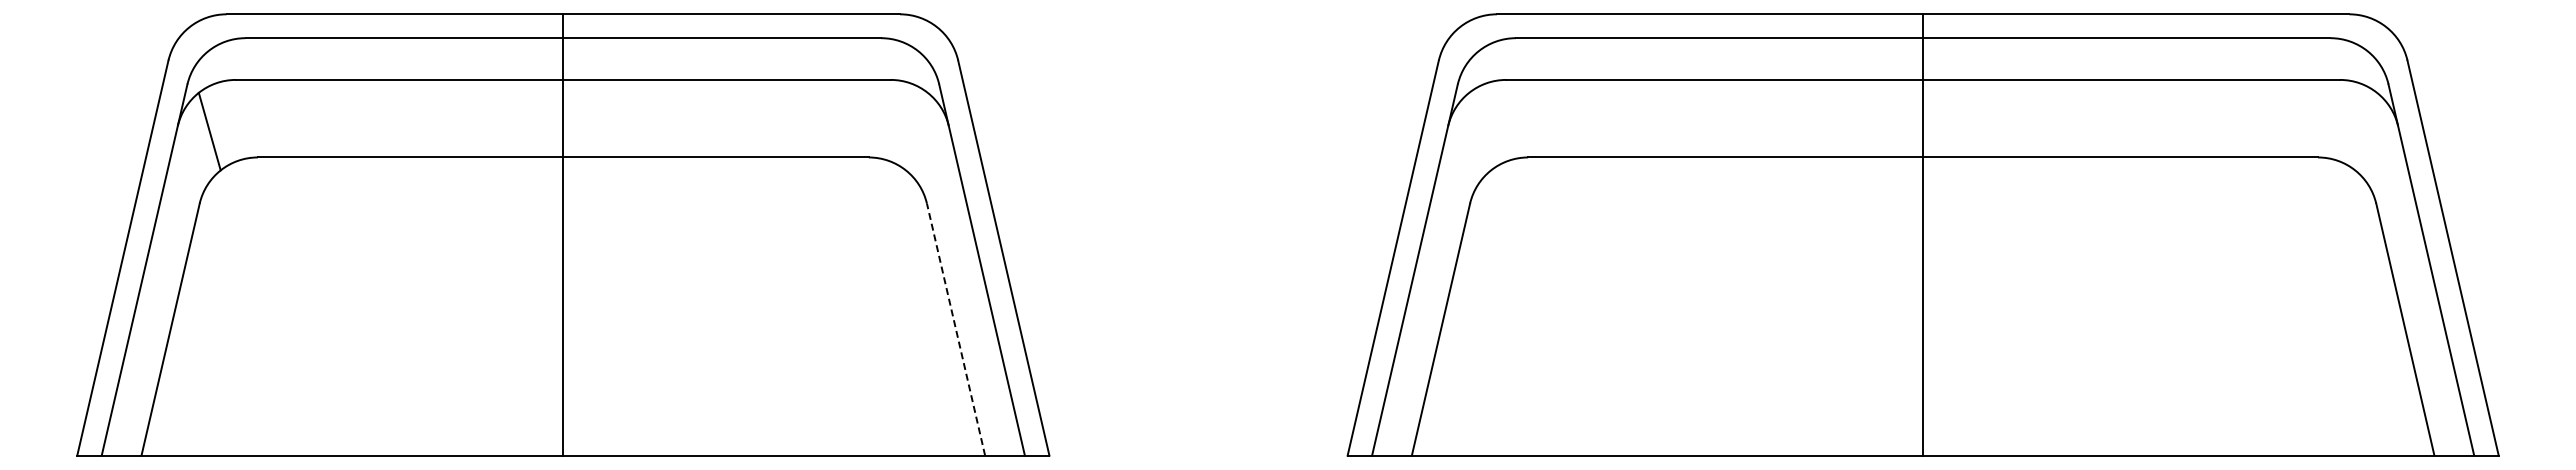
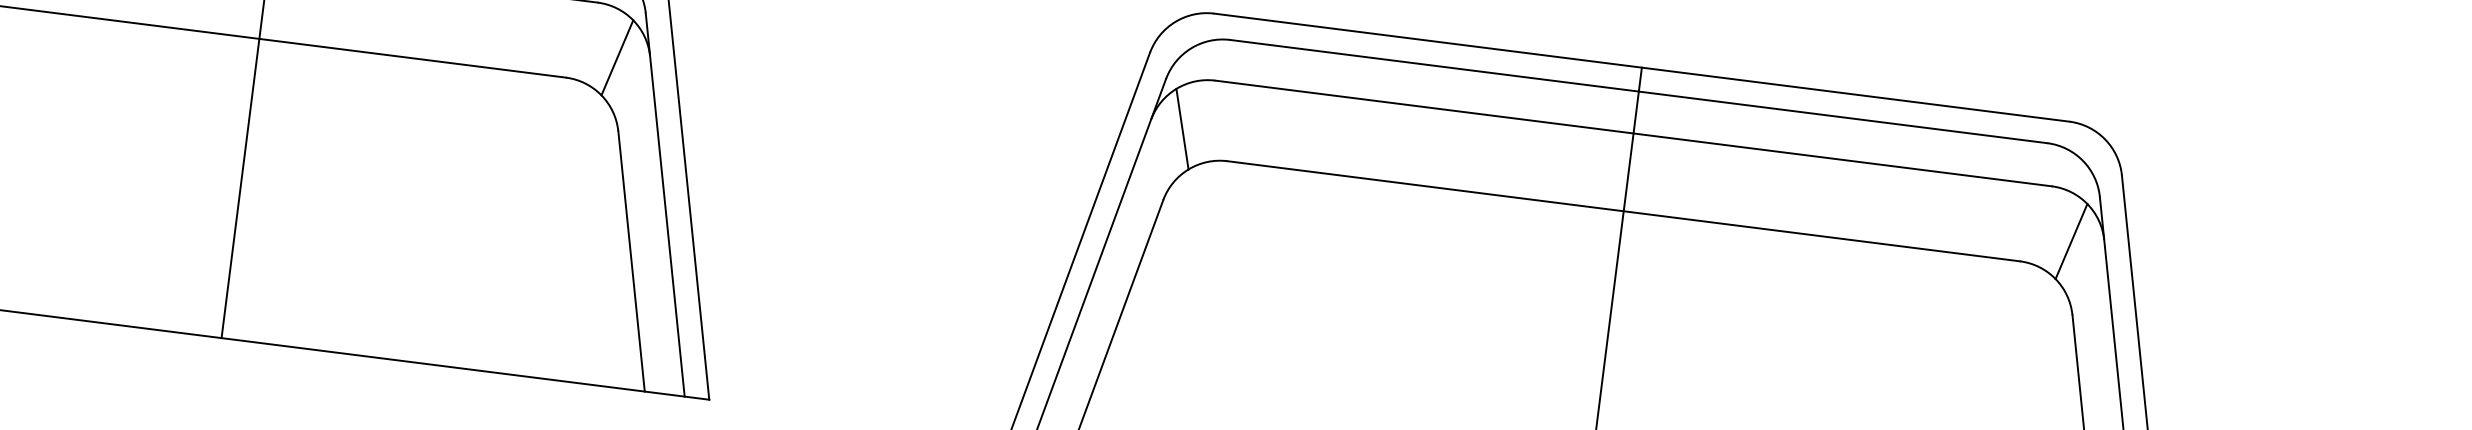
line: (916, 131) -> (616, 57), added
line: (1480, 131) -> (1182, 129), added
line: (2366, 131) -> (2071, 241), added
line: (955, 329) -> (631, 261), dashed -> solid

